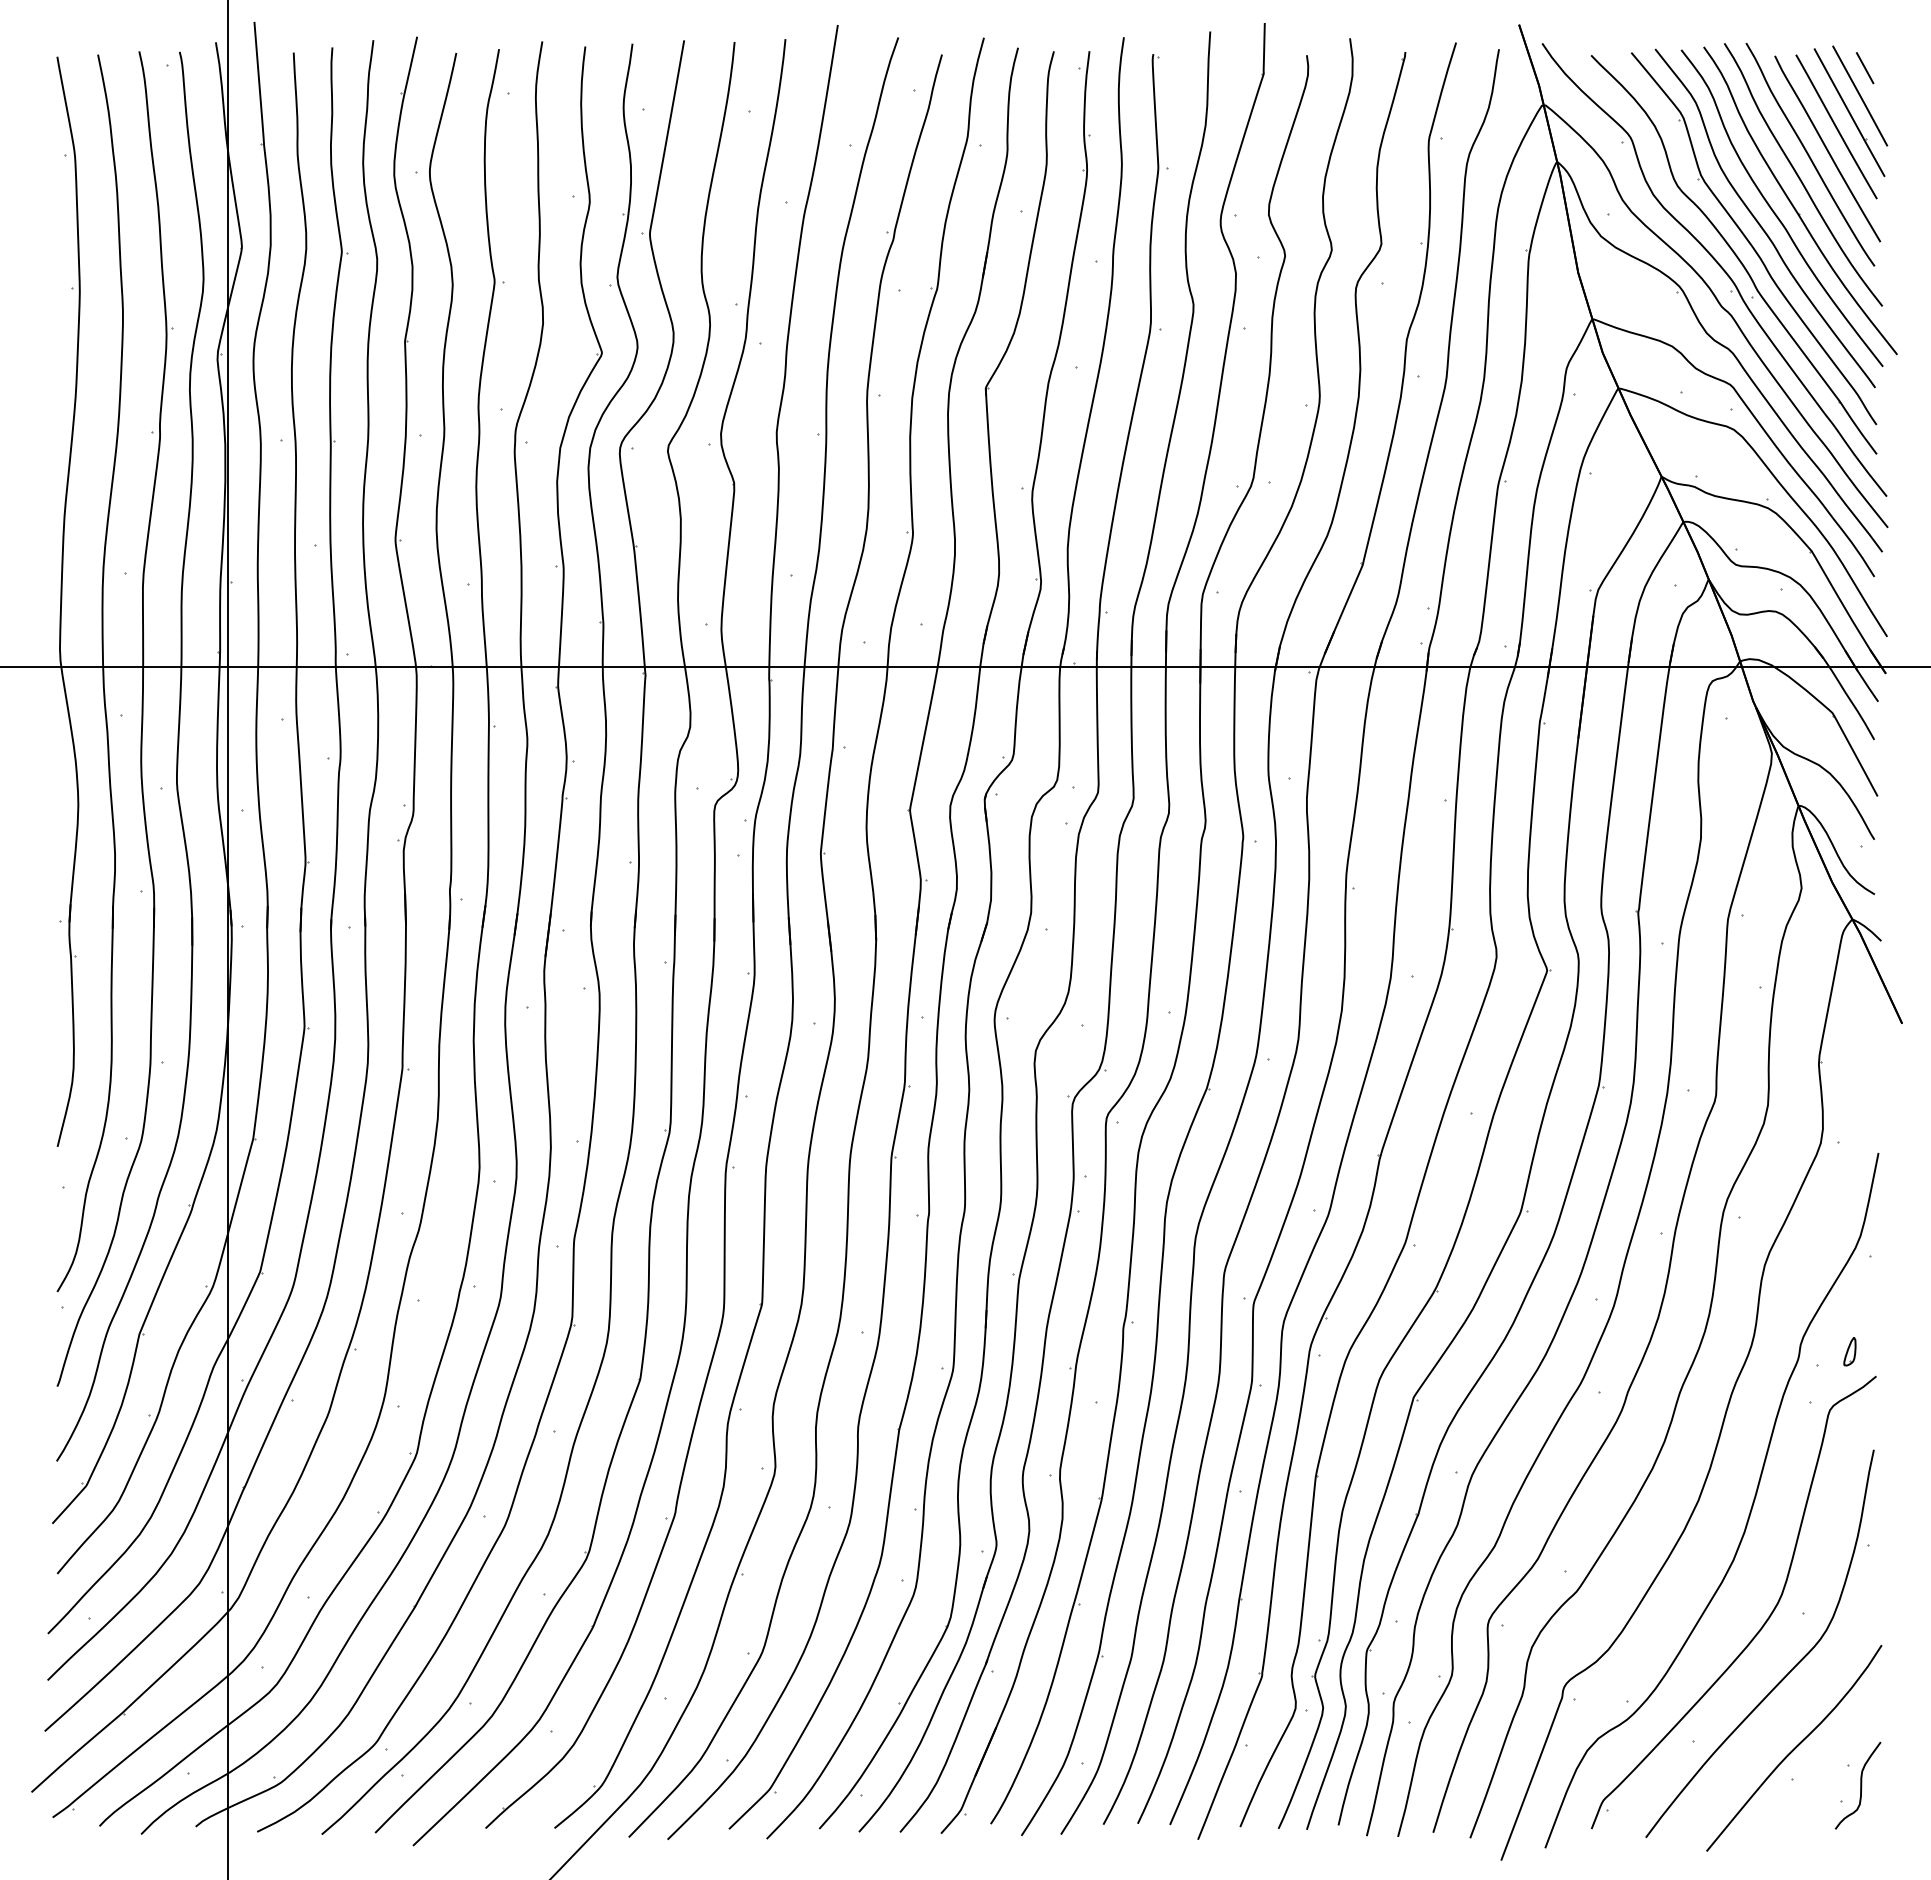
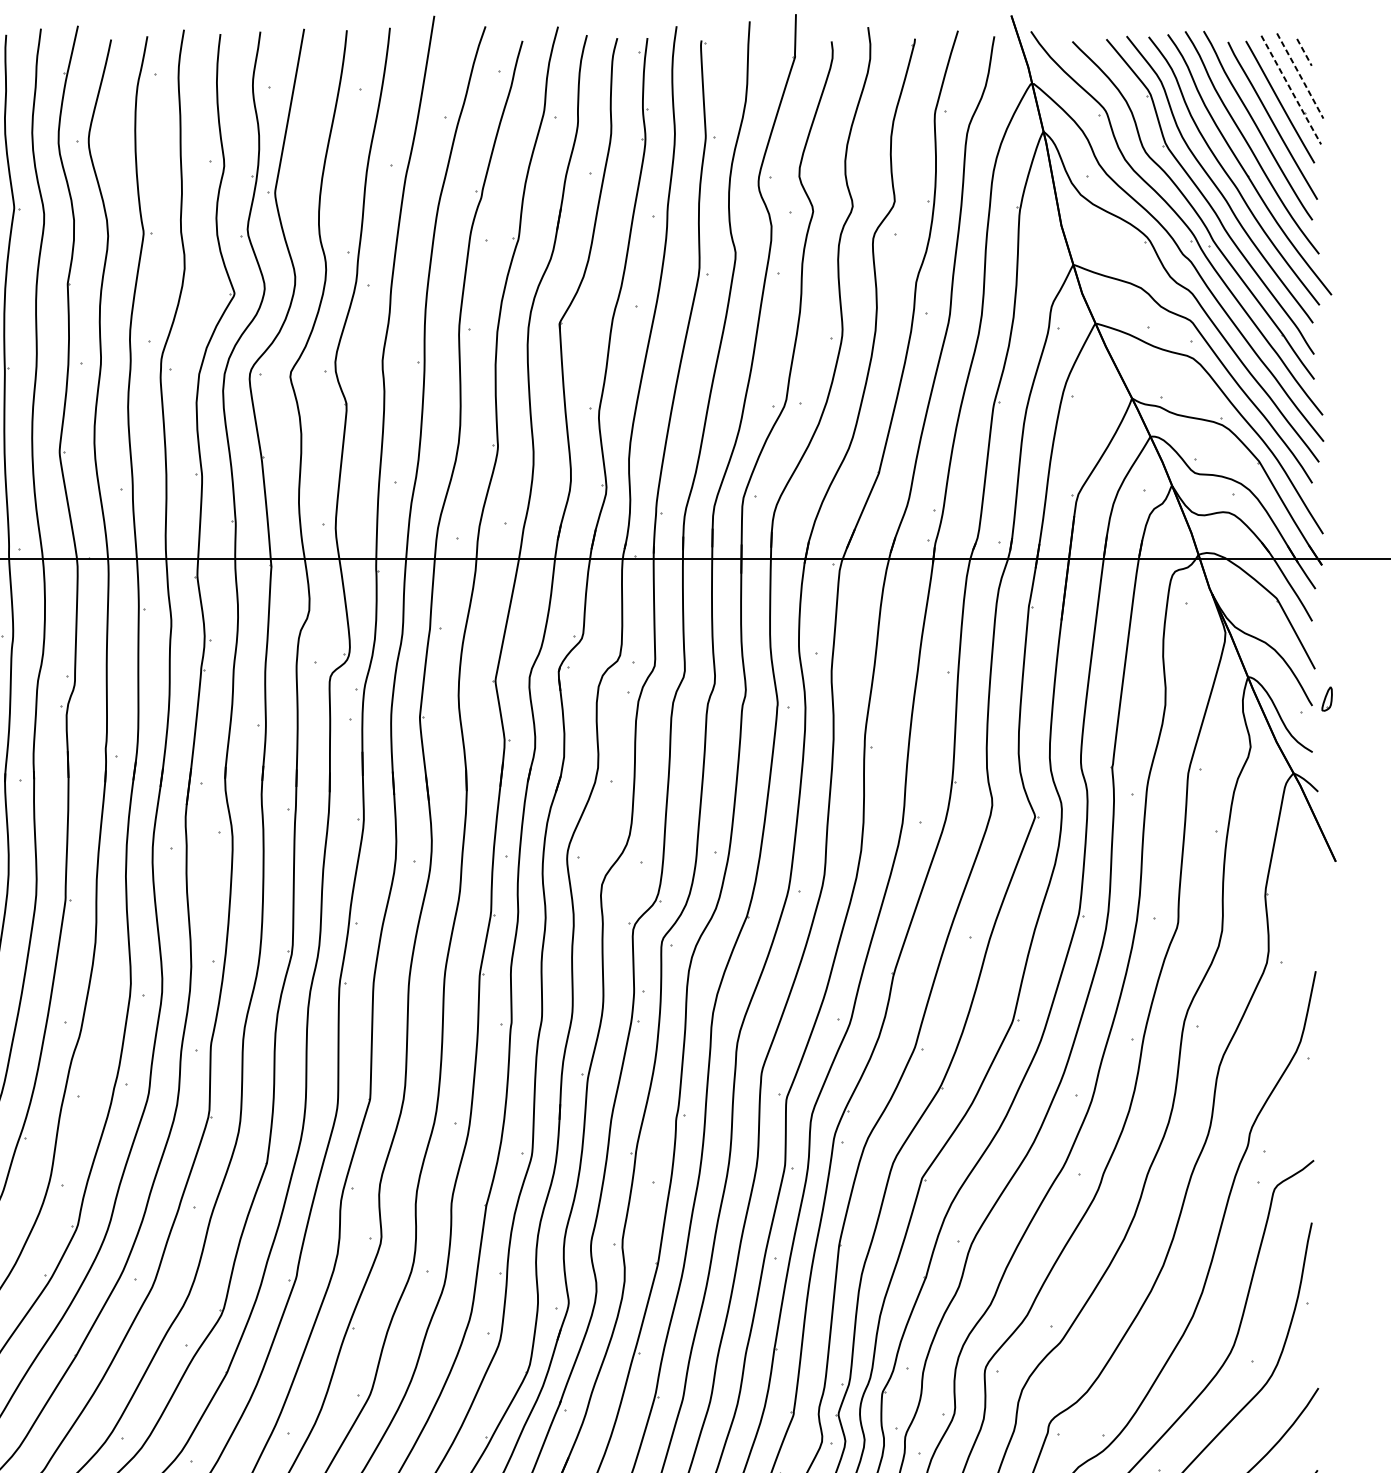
line: (1865, 68) -> (1304, 52), solid -> dashed
line: (1860, 97) -> (1300, 77), solid -> dashed
line: (1849, 113) -> (1291, 90), solid -> dashed
part: (1849, 1351) -> (1326, 698), moved

